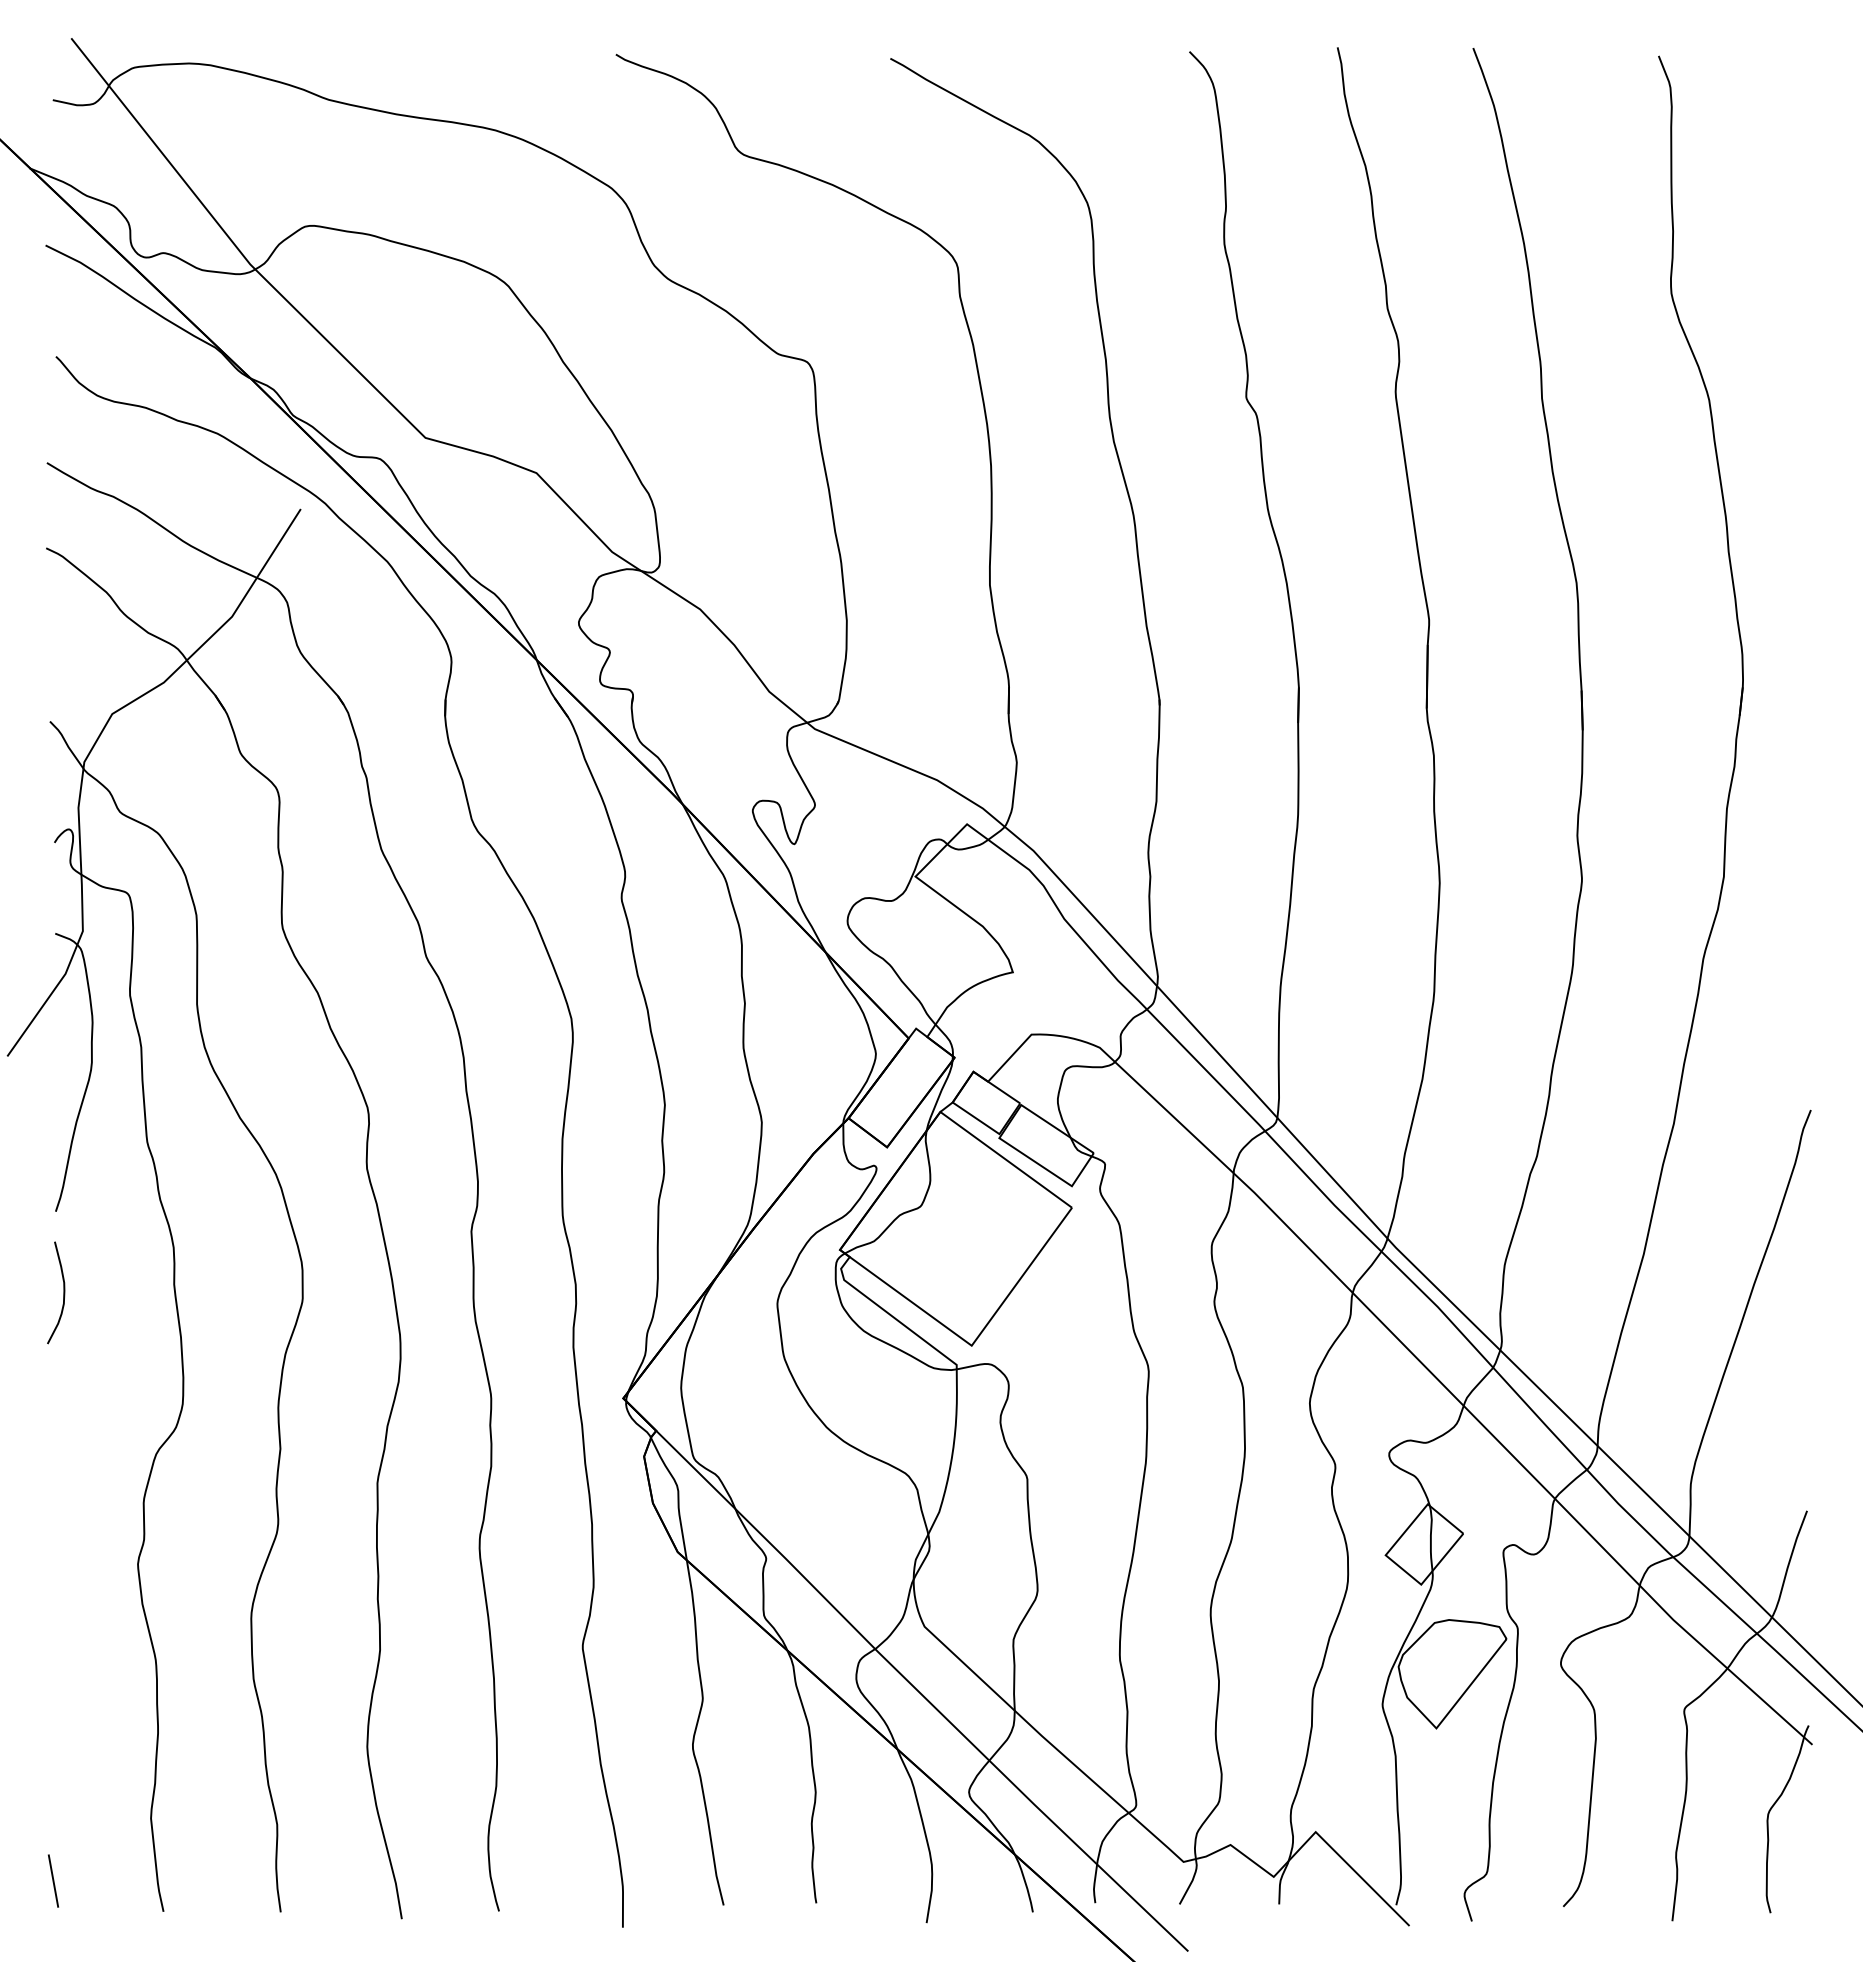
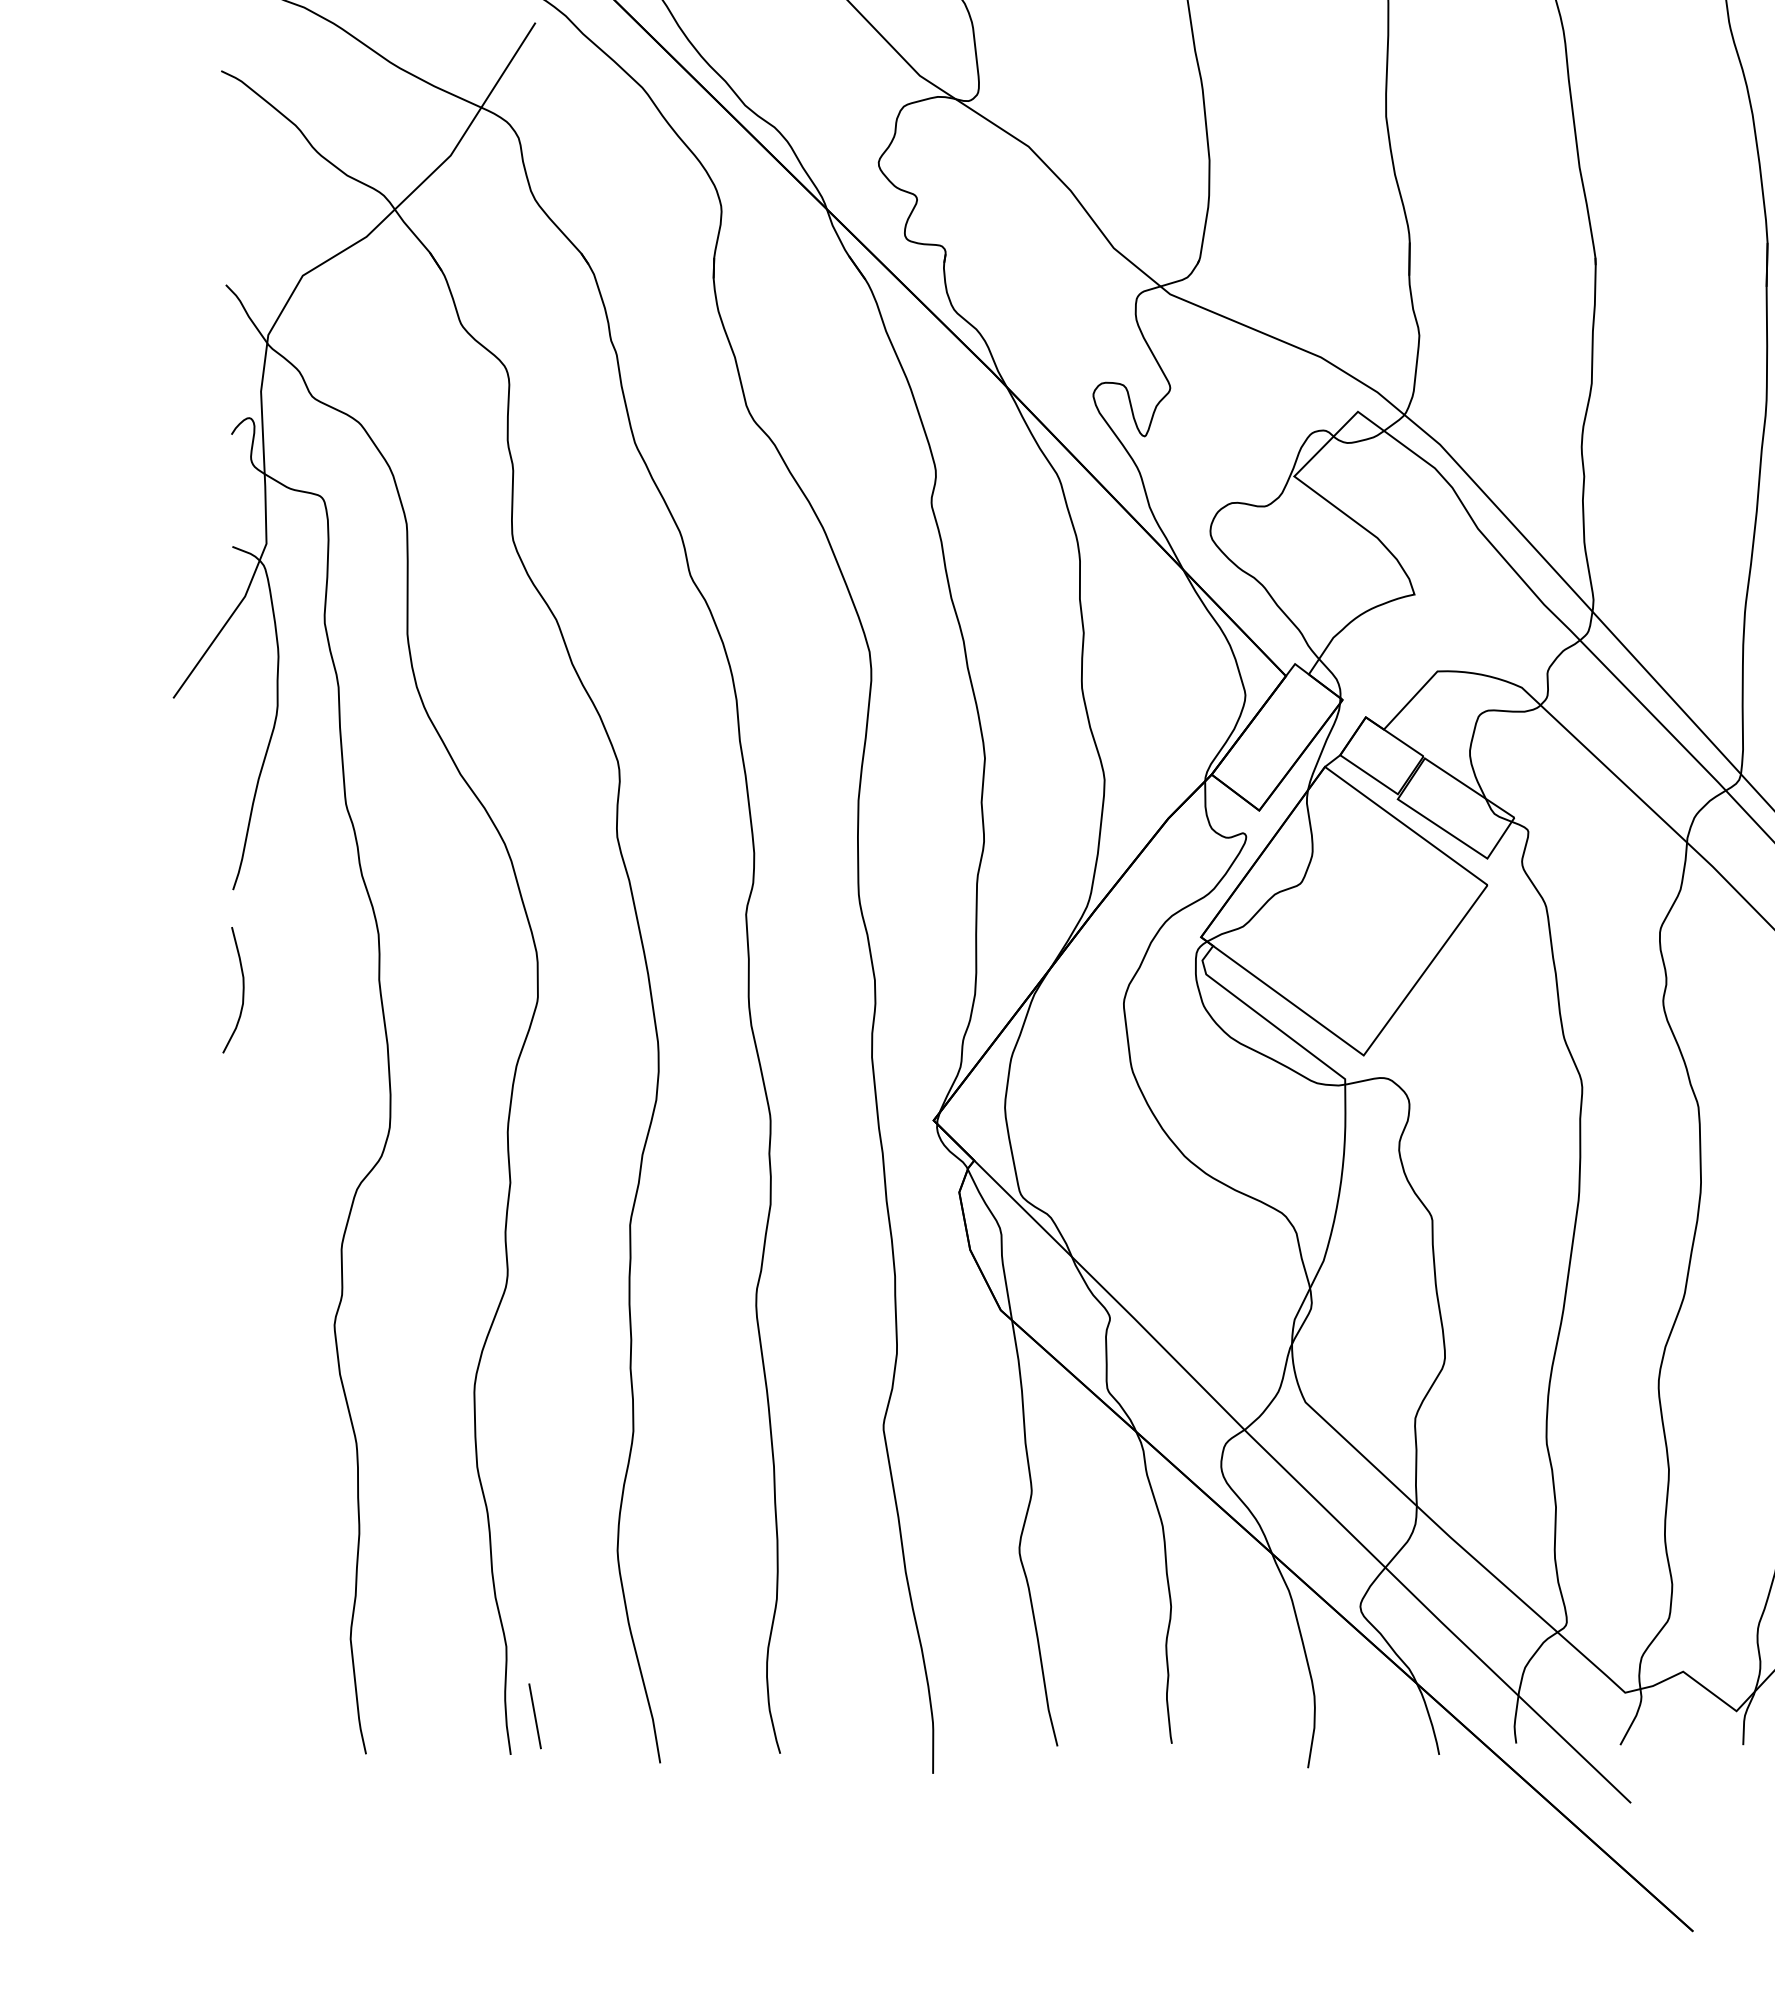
line: (53, 1880) -> (535, 1715), moved

